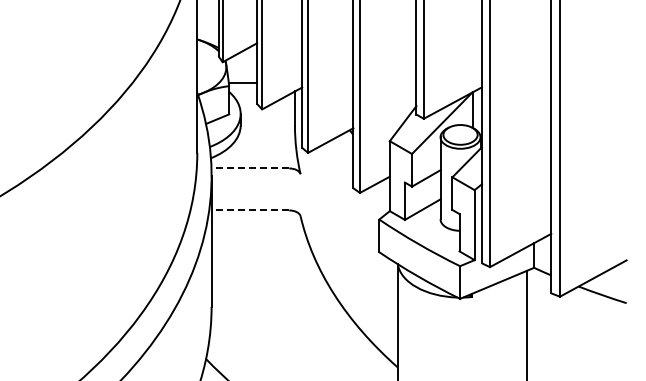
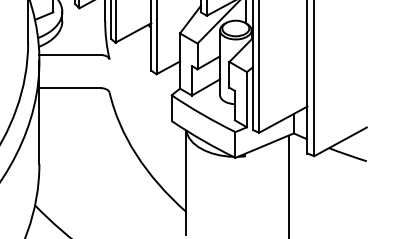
line: (250, 168) -> (70, 55), dashed -> solid
line: (250, 210) -> (70, 88), dashed -> solid

